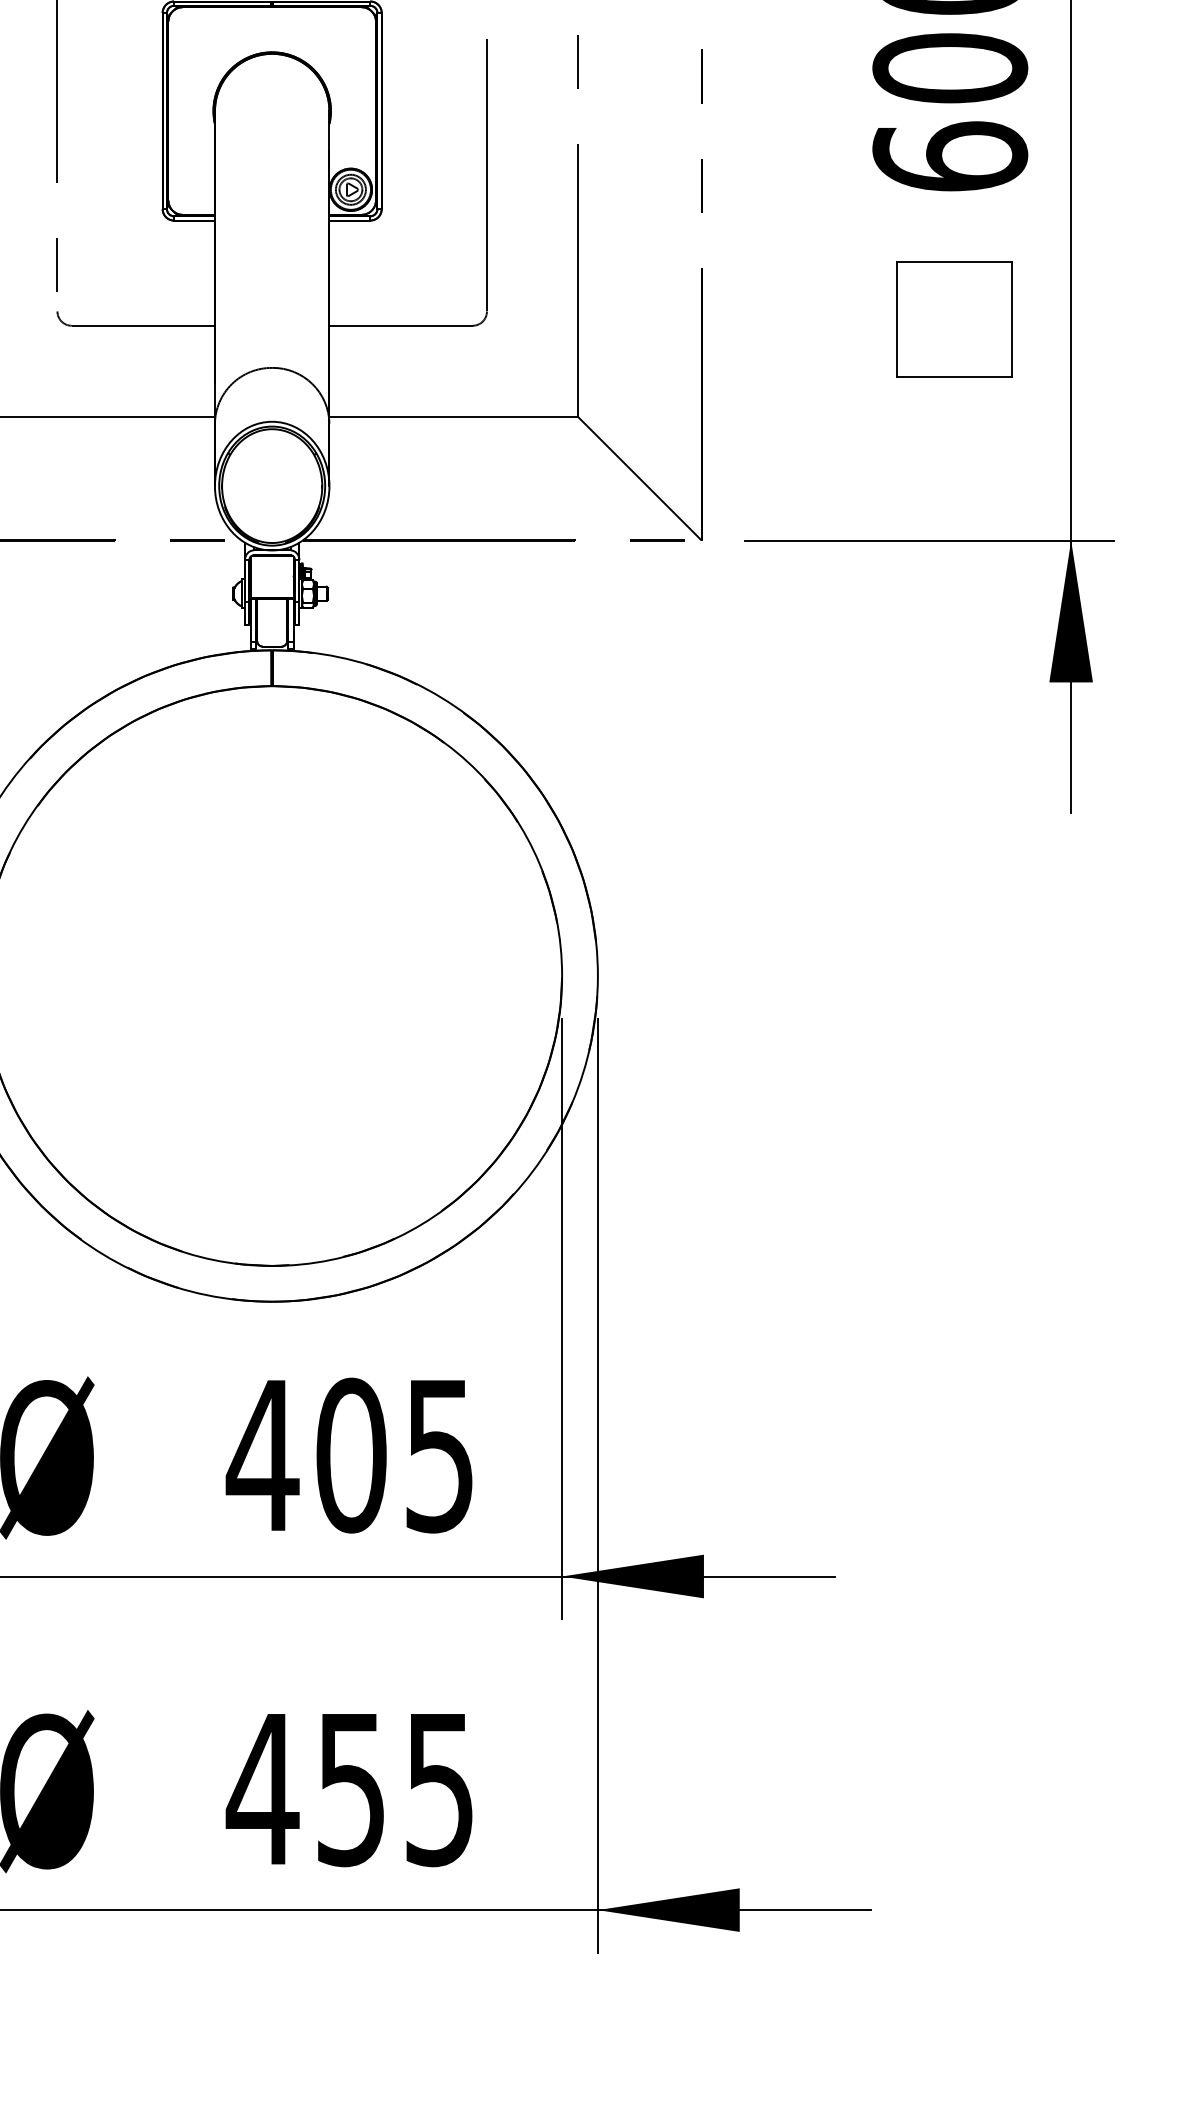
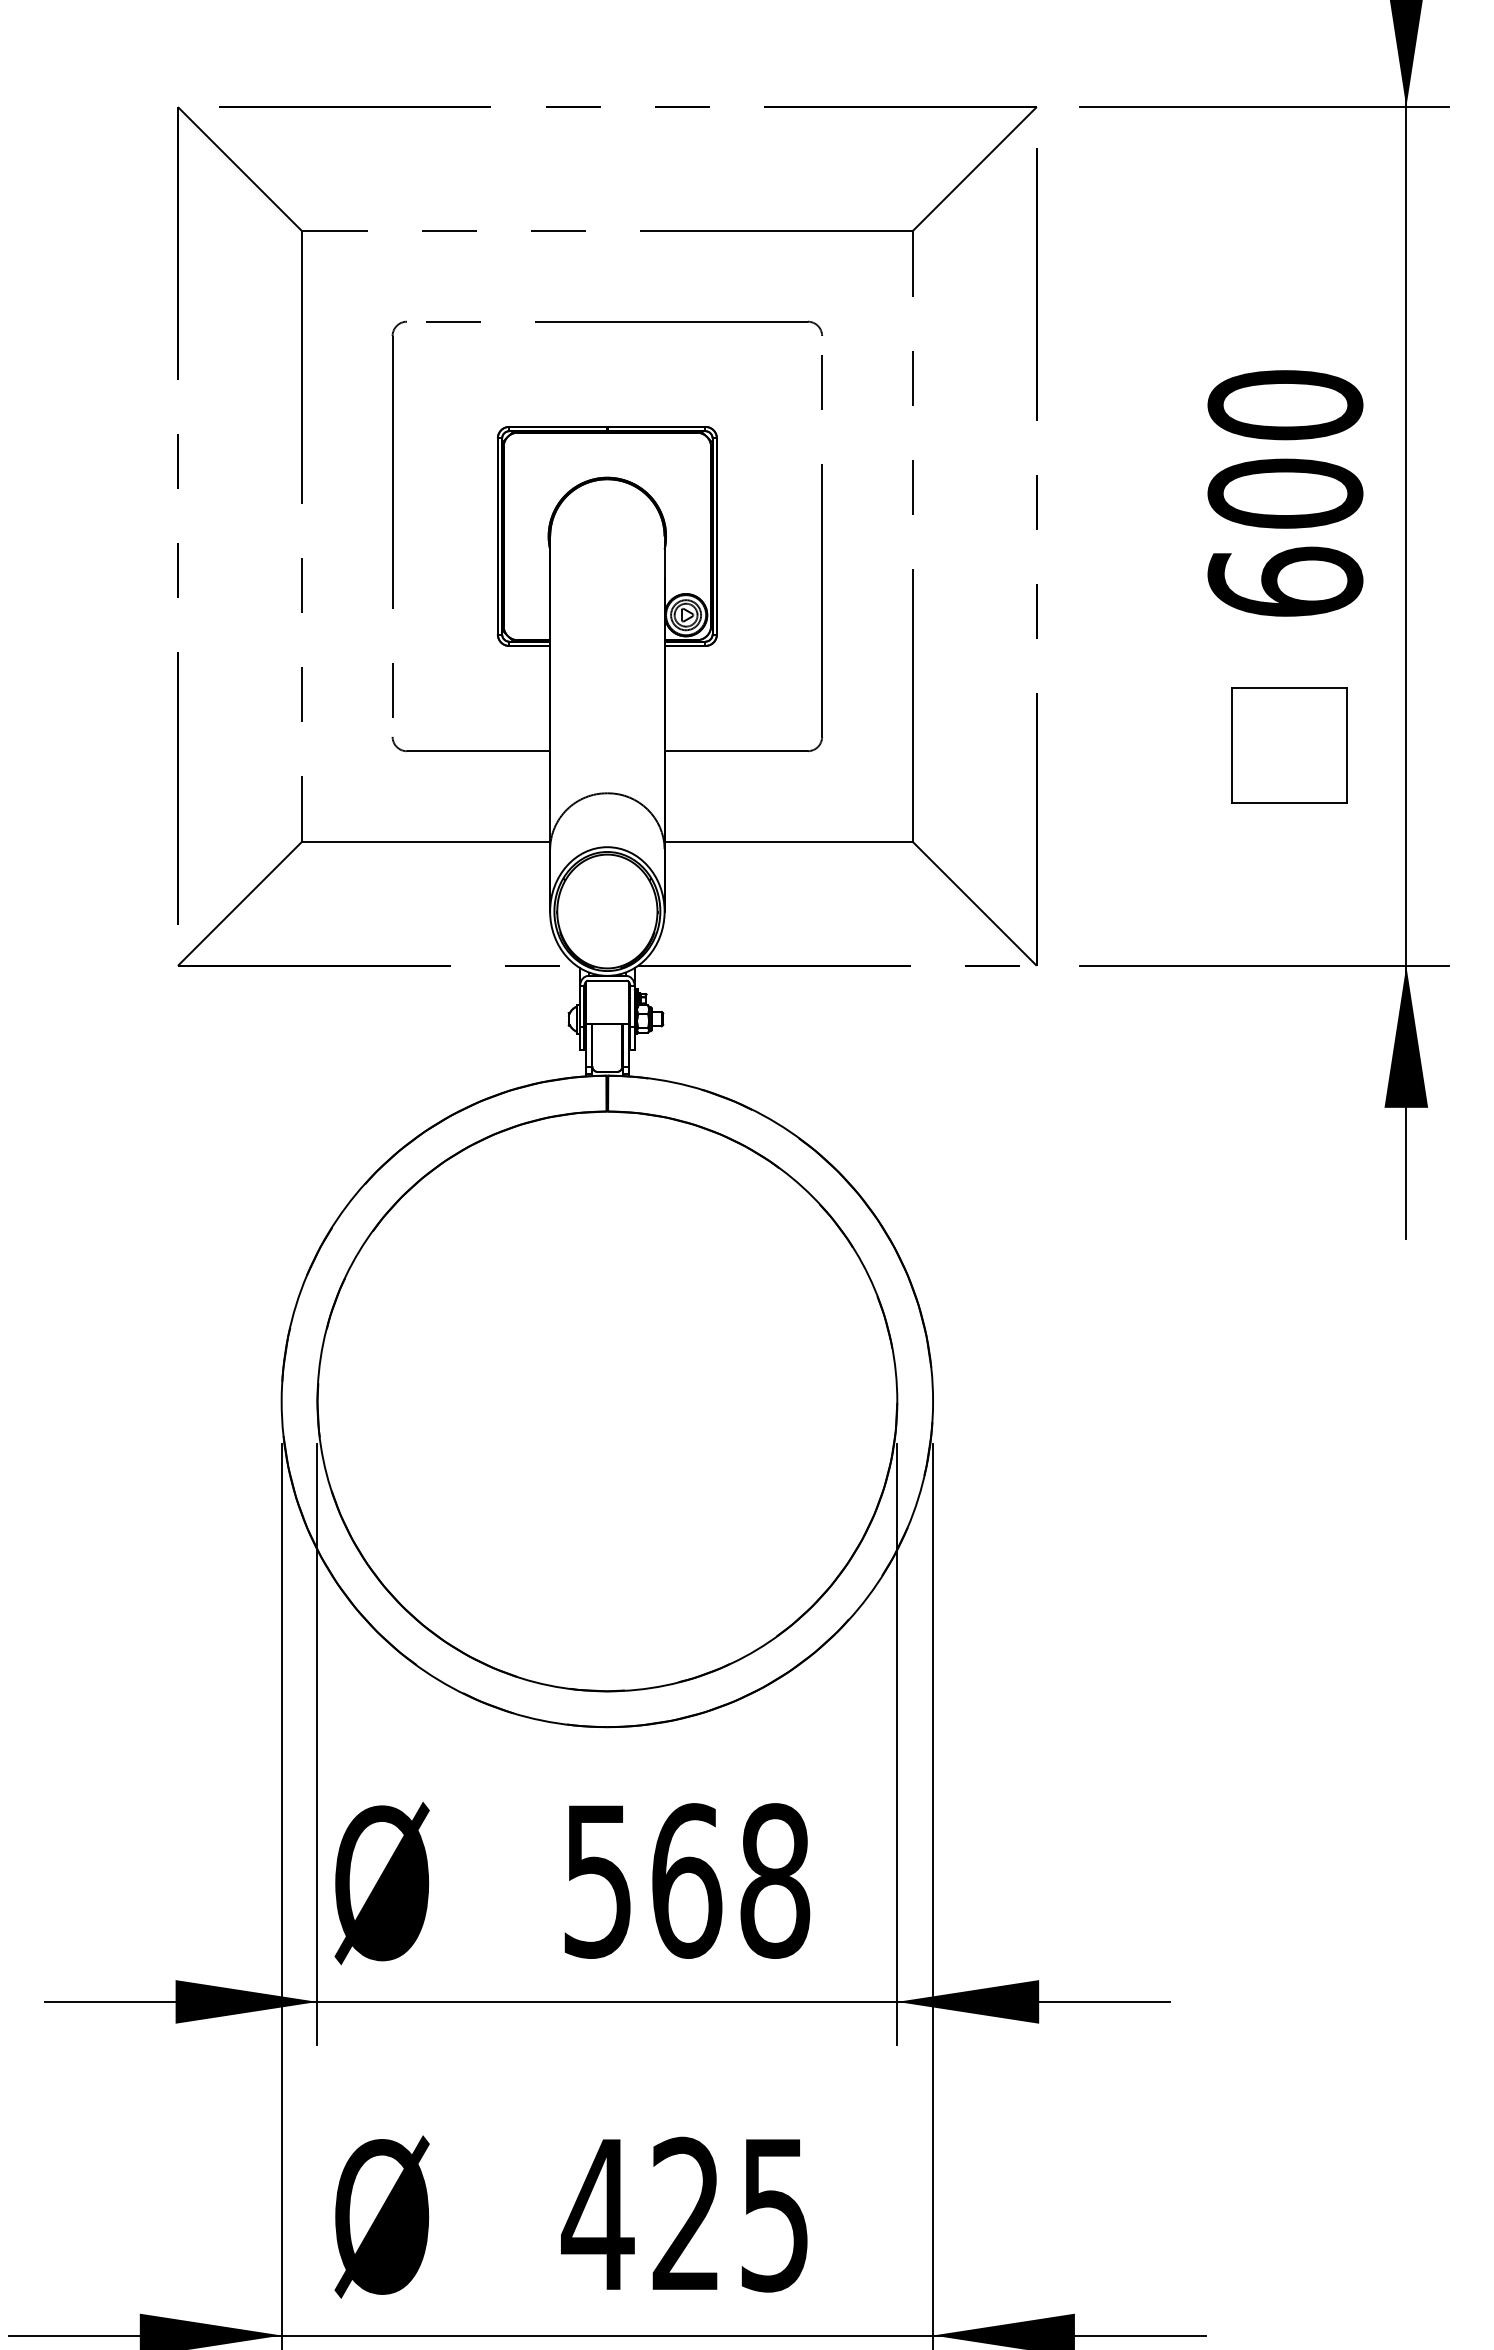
text: (350, 1455) -> (685, 1880), 405 -> 568
text: (350, 1789) -> (685, 2214), 455 -> 425

